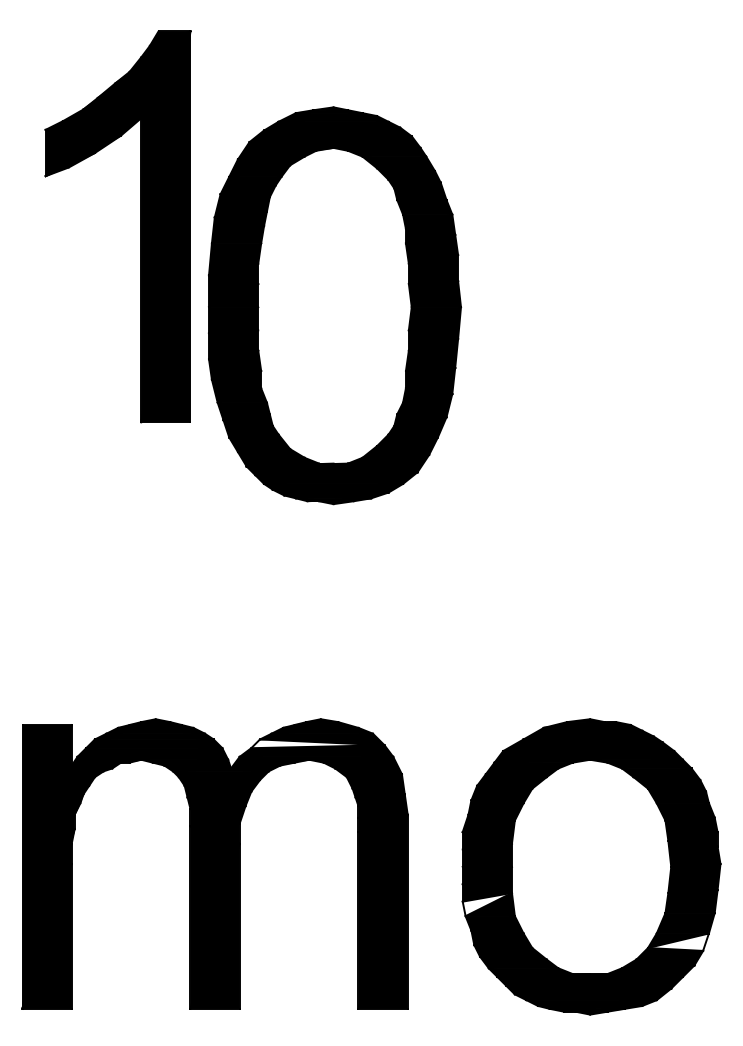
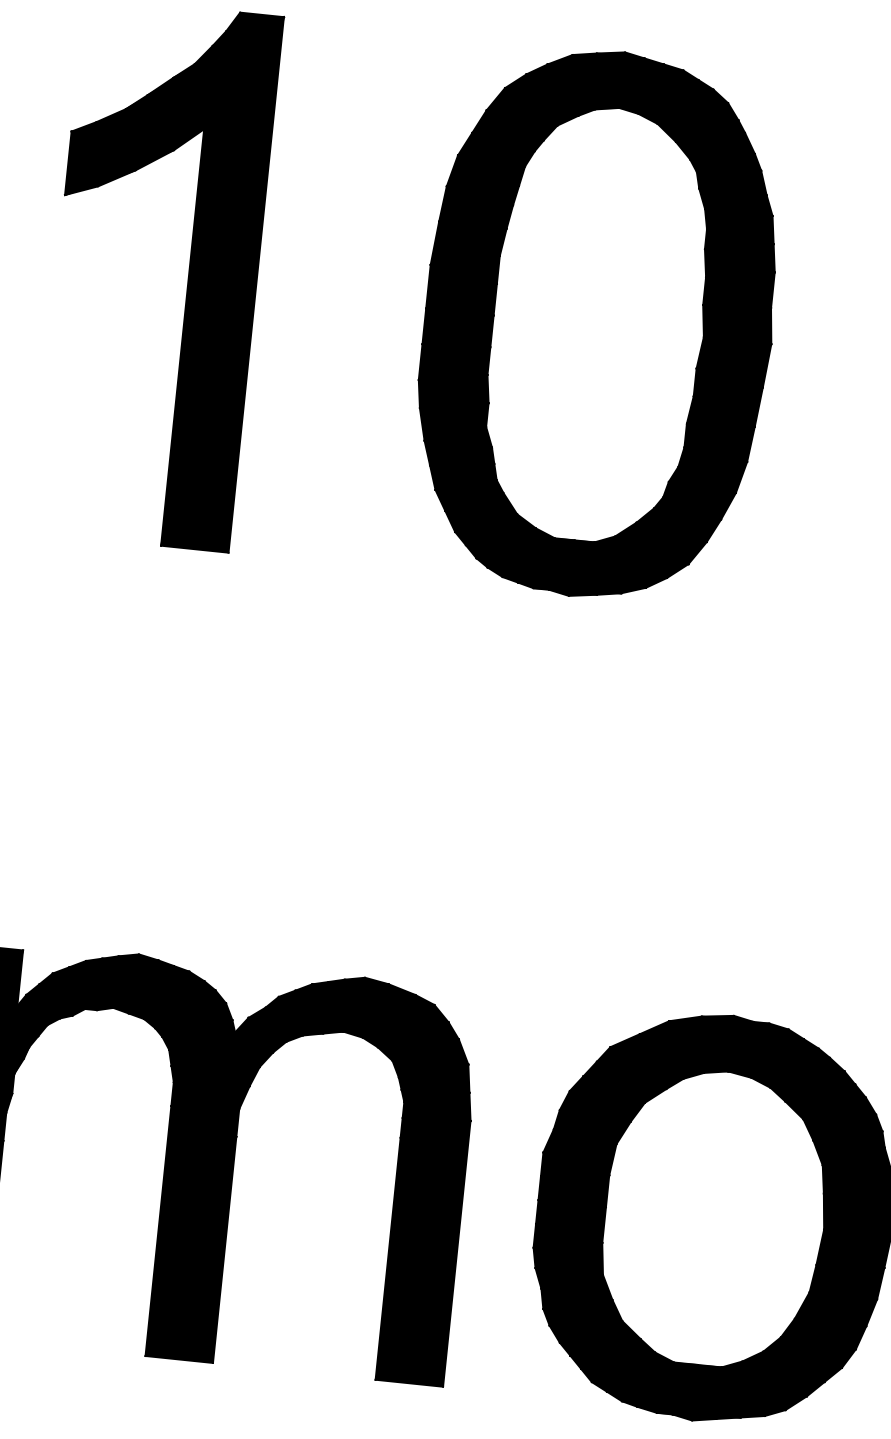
part: (335, 305) -> (599, 324), moved
fill: (317, 743) -> (357, 1010), added
fill: (486, 904) -> (565, 1254), added
fill: (678, 941) -> (823, 1332), added

